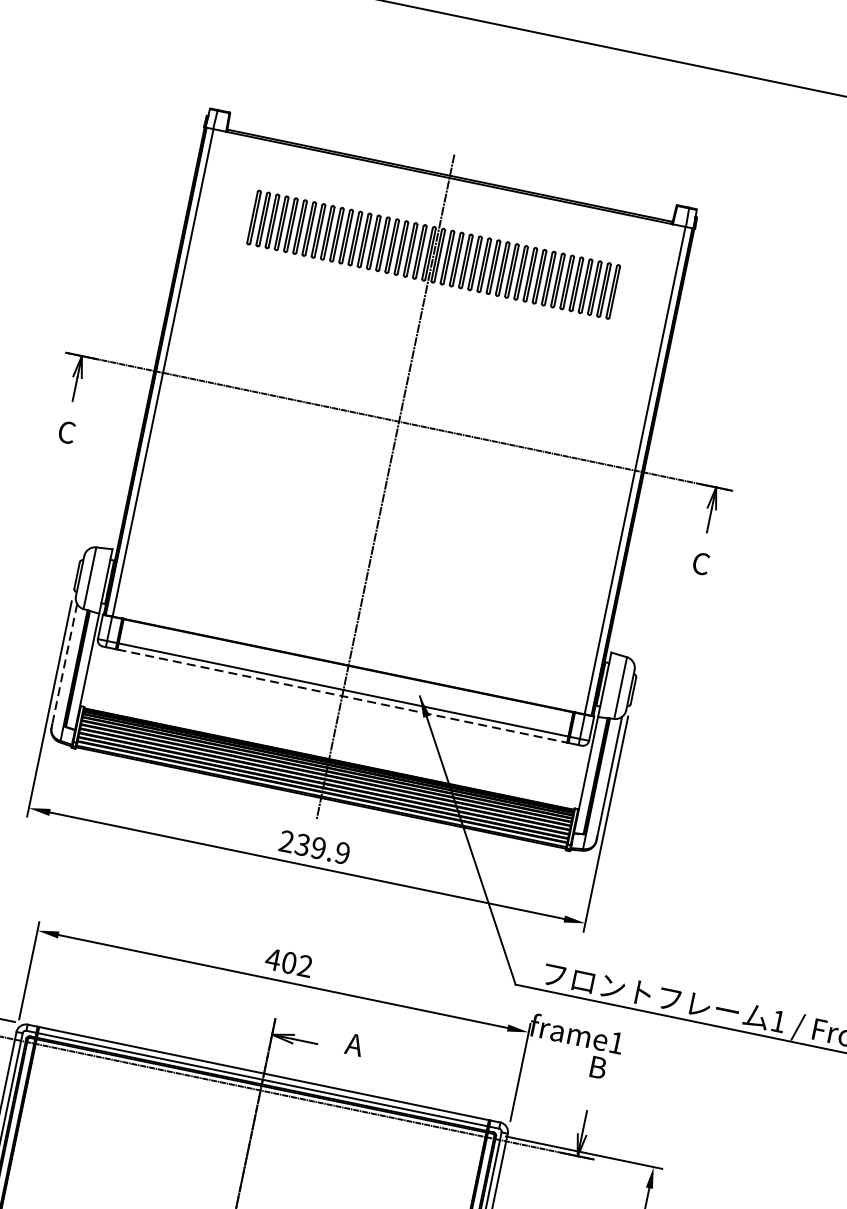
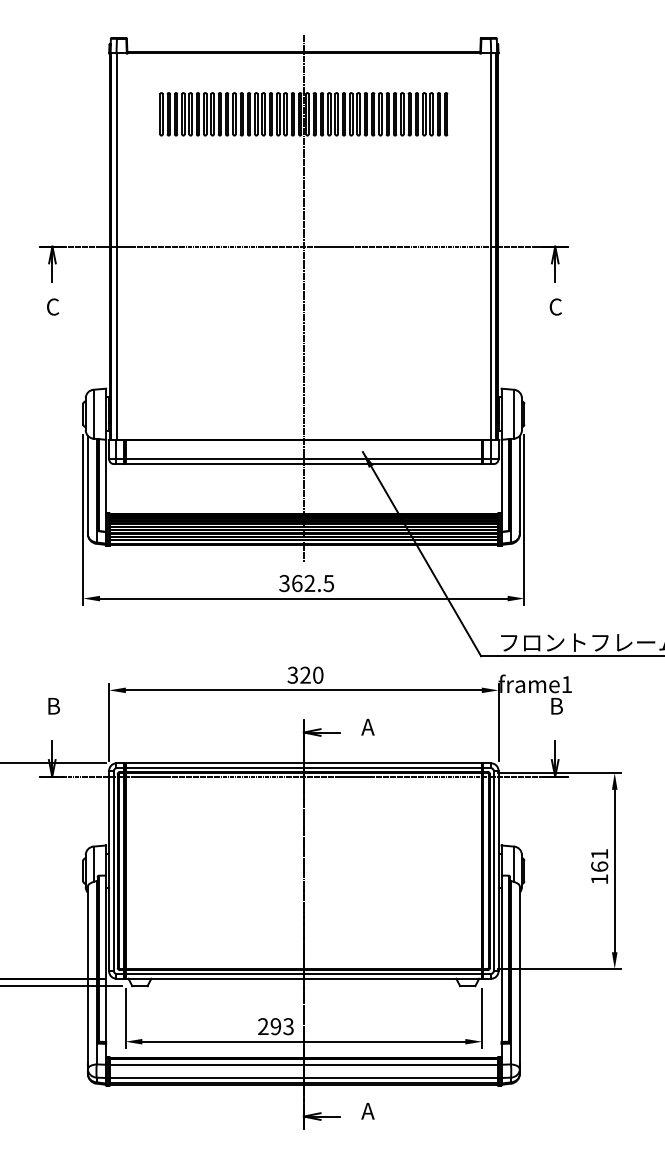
line: (64, 664) -> (87, 483), dashed -> solid
line: (342, 696) -> (304, 464), dashed -> solid
text: (314, 847) -> (306, 583), 239.9 -> 362.5
text: (289, 961) -> (305, 674), 402 -> 320

